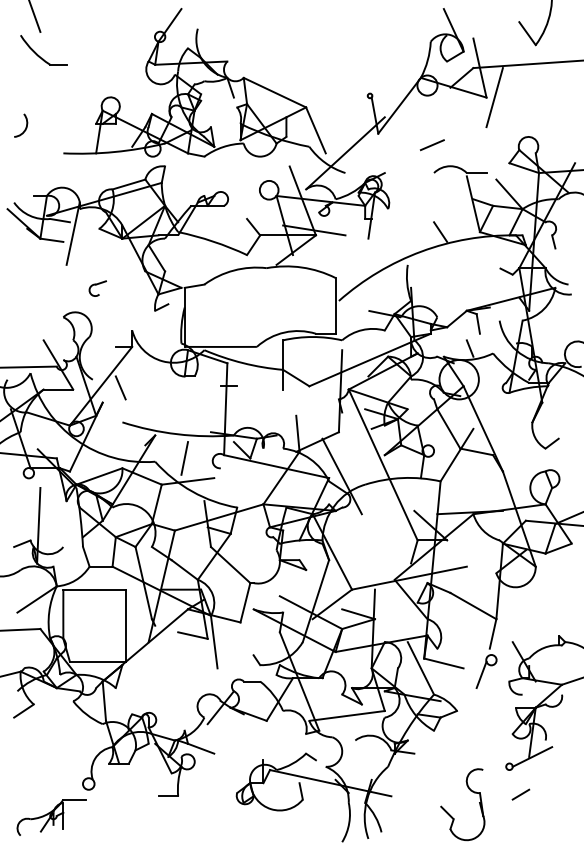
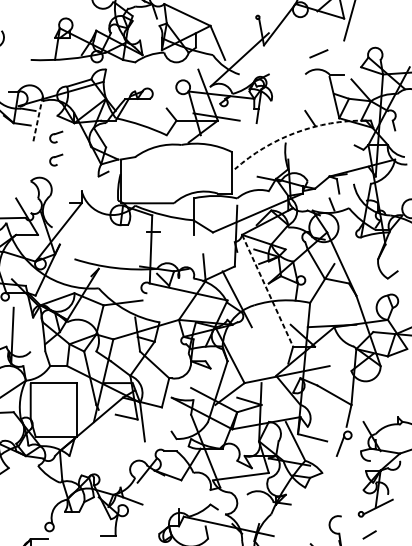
line: (431, 145) -> (318, 54), moved
line: (73, 233) -> (38, 119), solid -> dashed
arc: (421, 251) -> (296, 132), solid -> dashed
part: (97, 257) -> (56, 137), added
line: (120, 387) -> (73, 233), removed
line: (184, 458) -> (120, 285), removed
line: (383, 465) -> (267, 291), solid -> dashed

